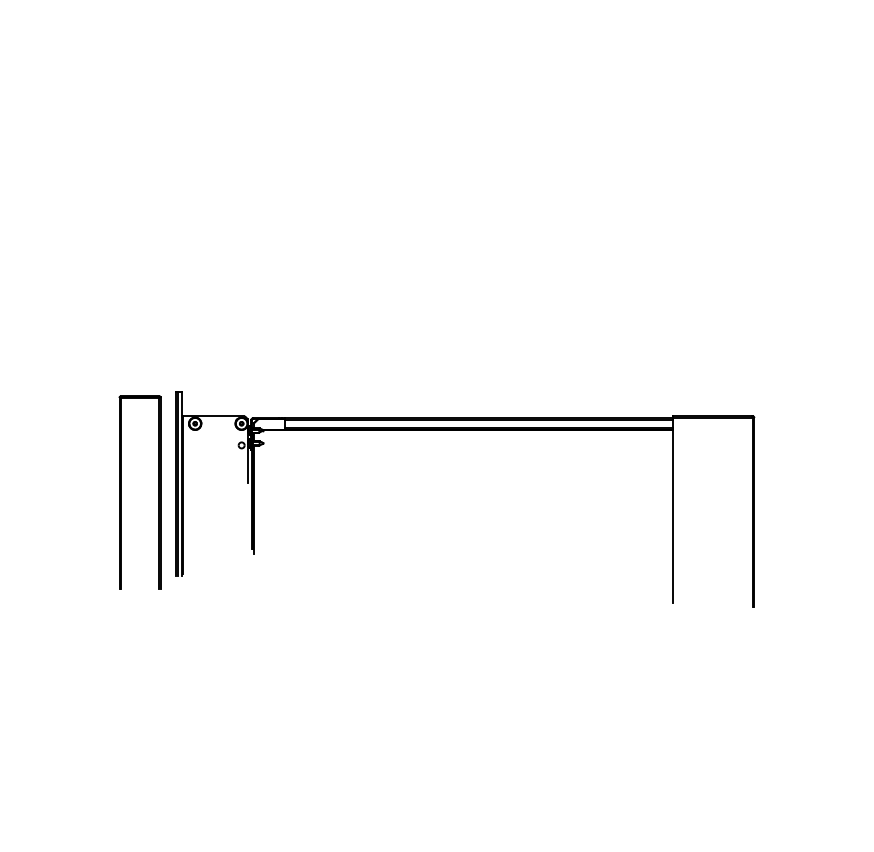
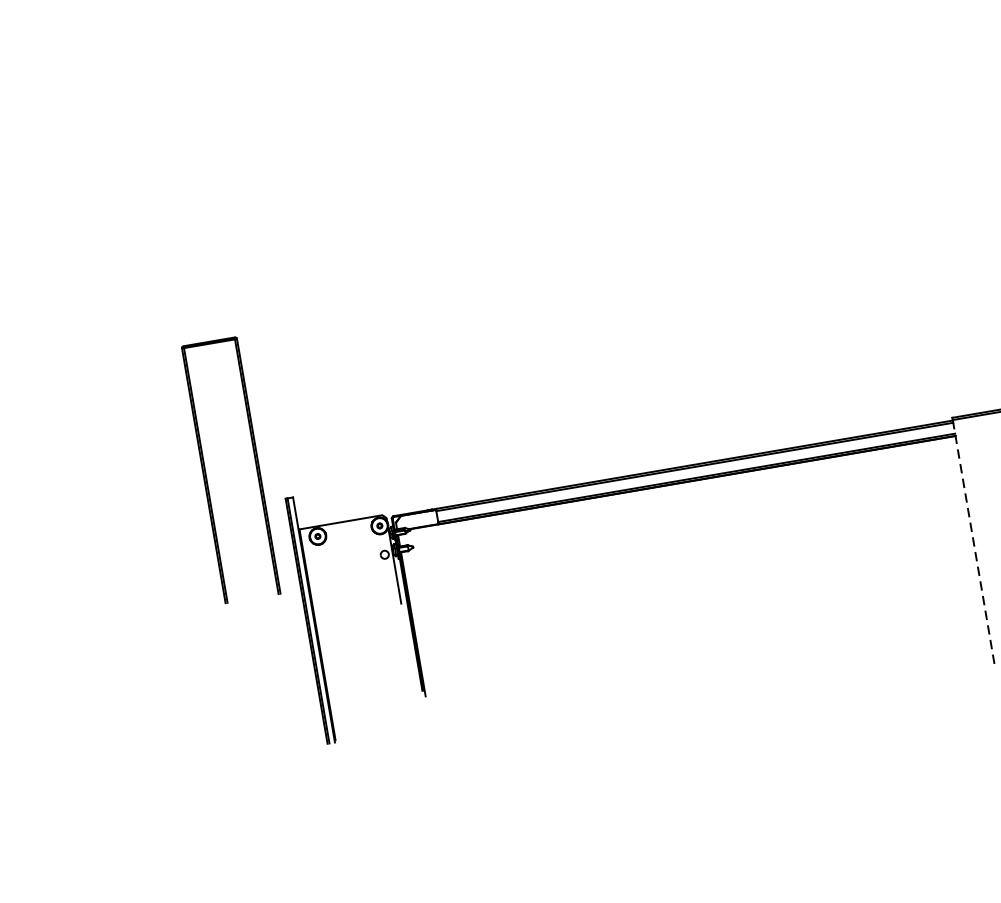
part: (121, 492) -> (206, 474), moved
line: (672, 510) -> (973, 543), solid -> dashed

